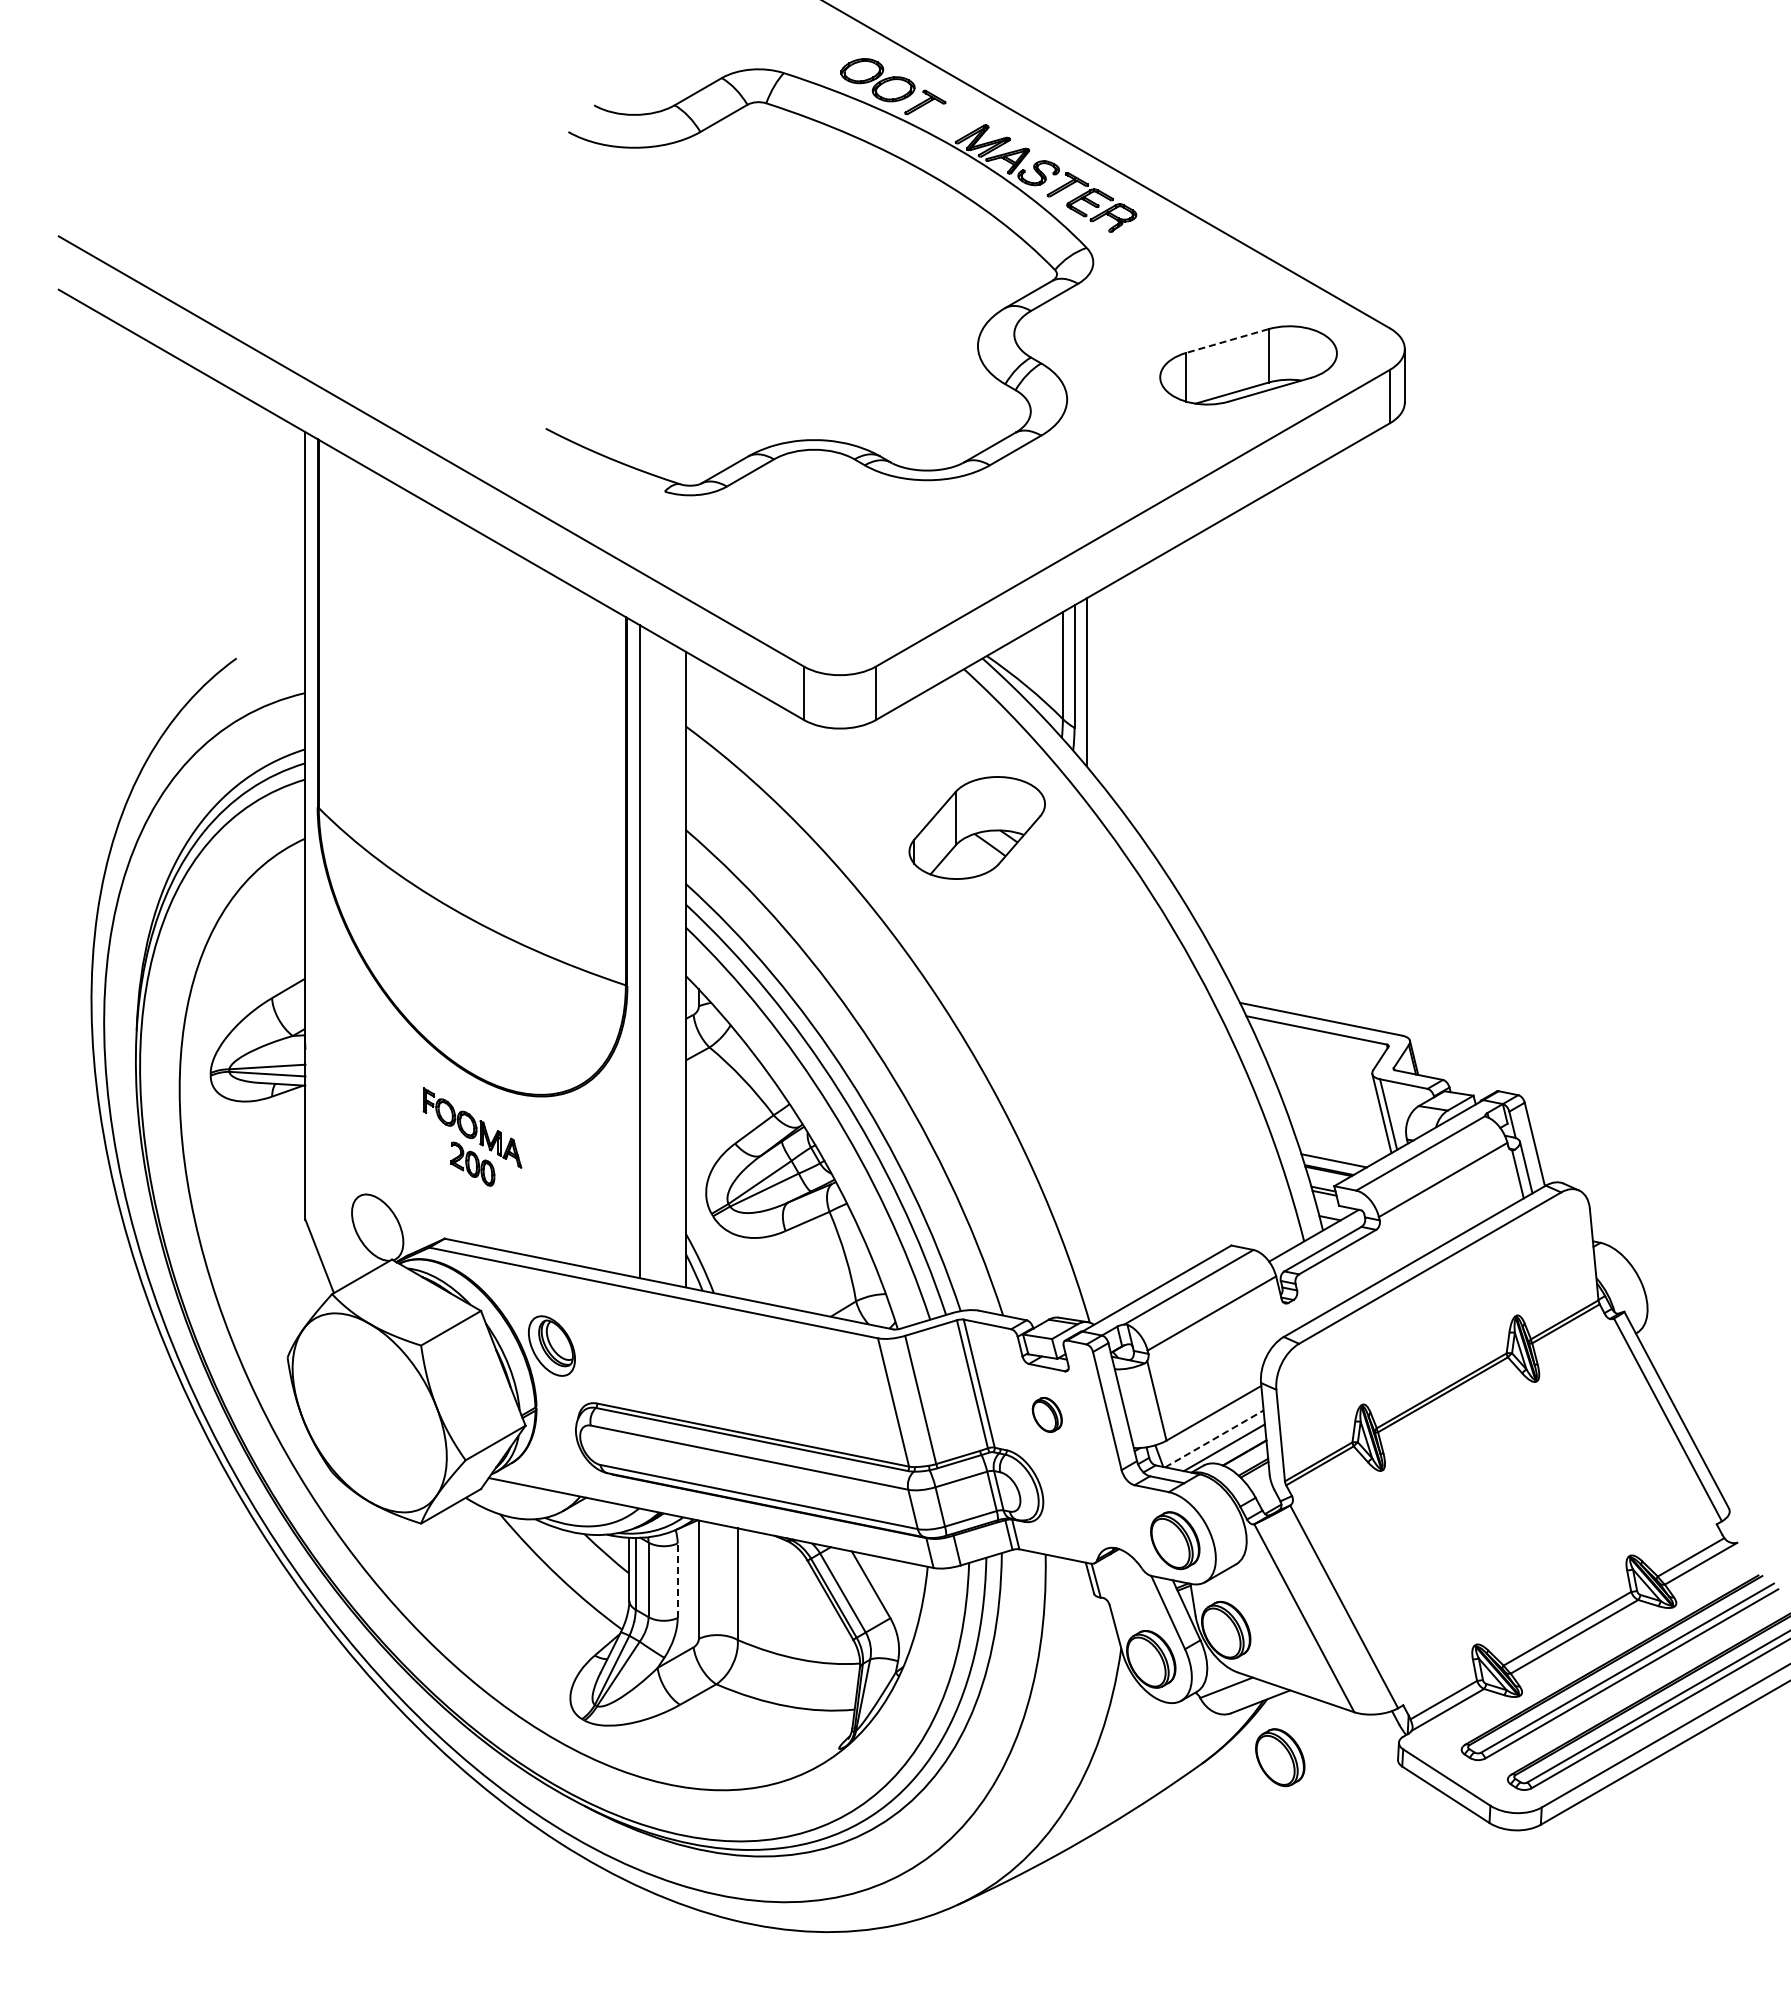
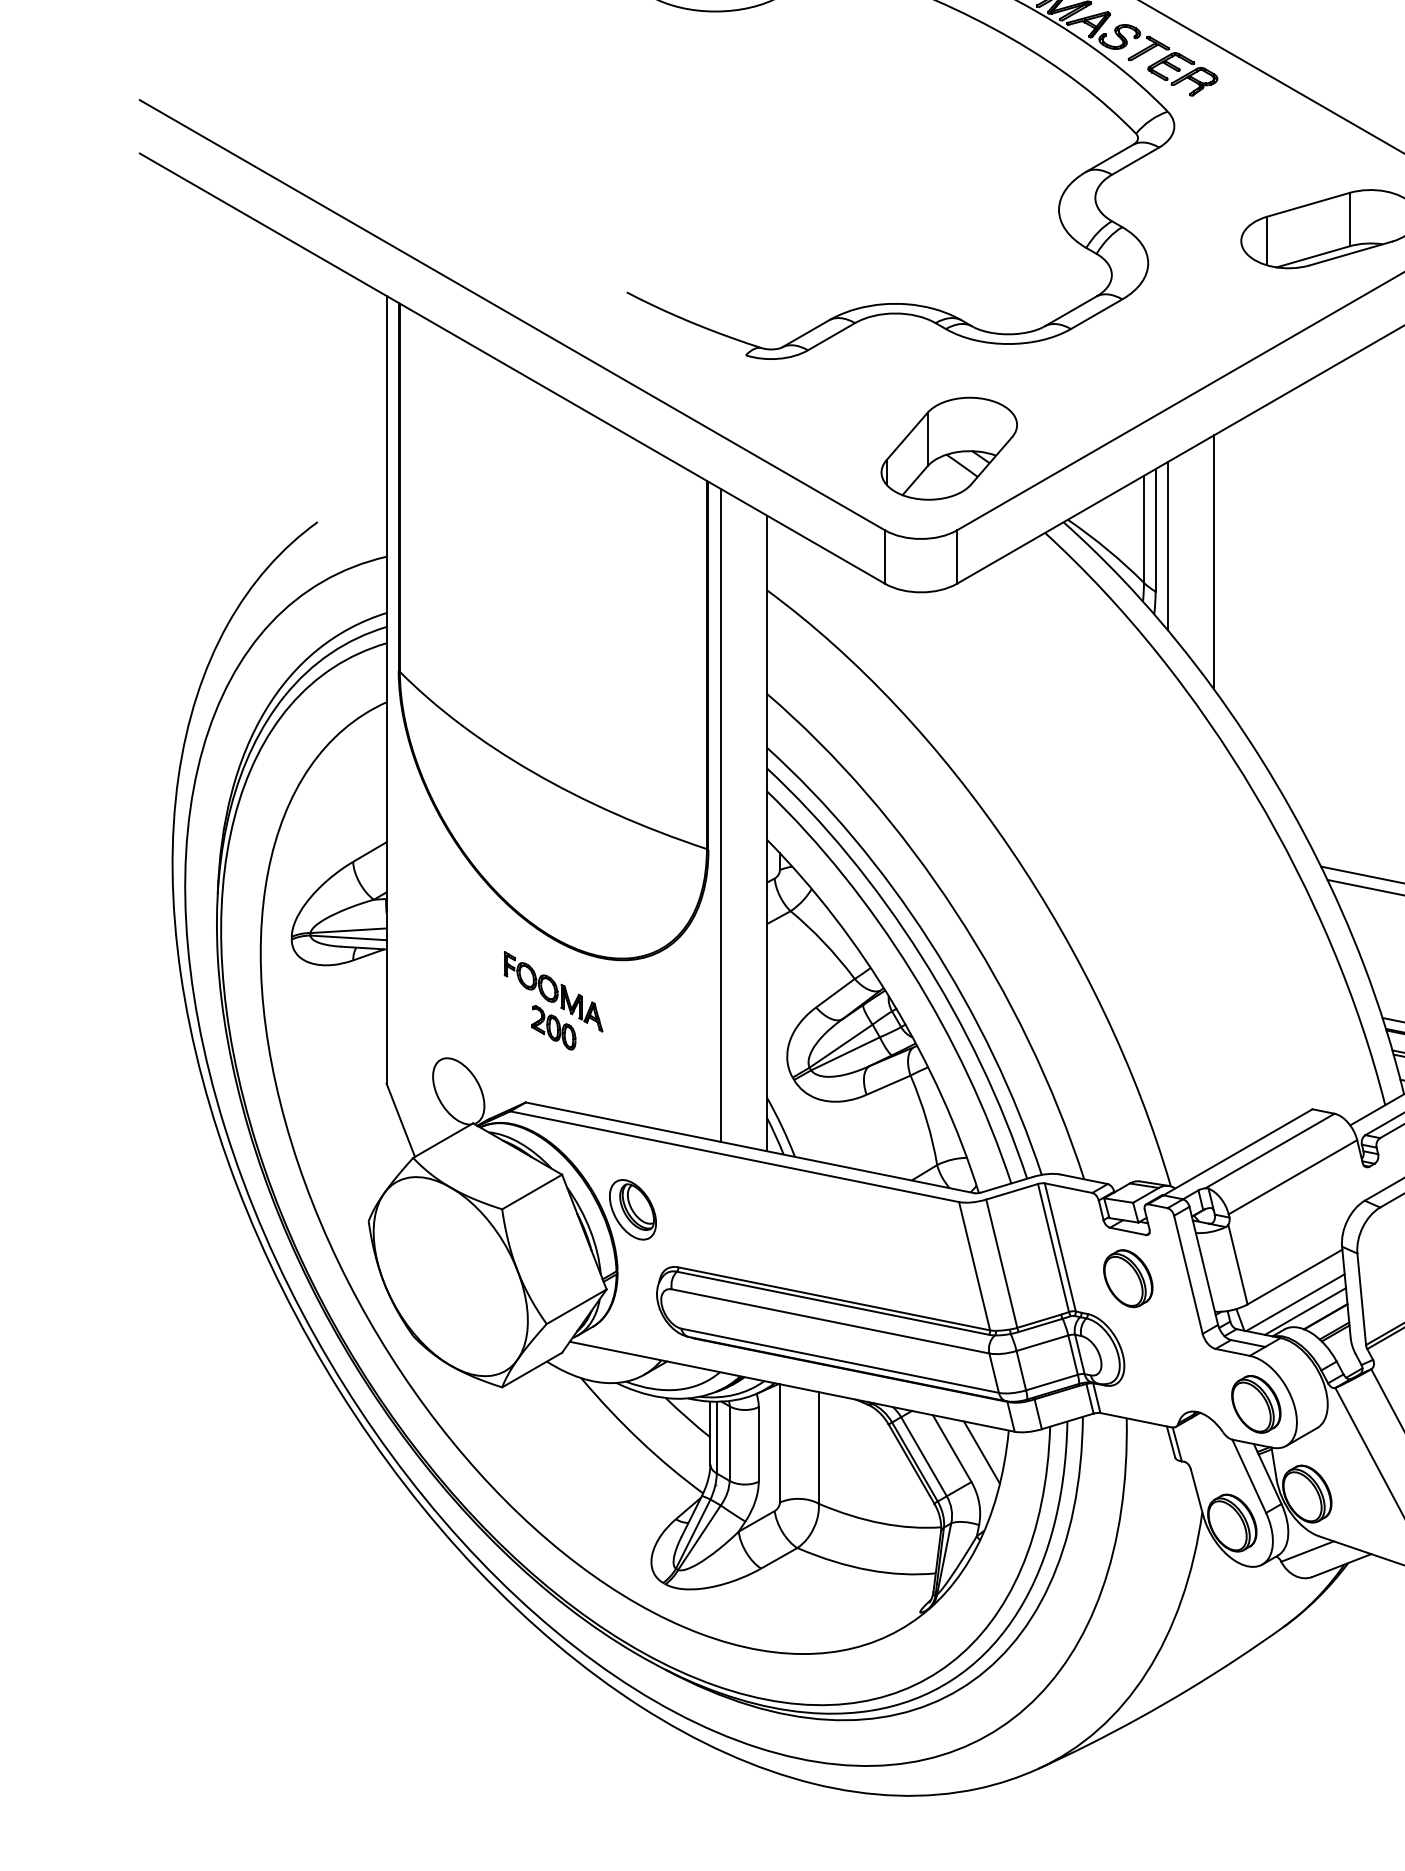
line: (1227, 341) -> (1308, 205), dashed -> solid
line: (1132, 698) -> (1213, 562), added
part: (976, 827) -> (948, 448), moved
part: (1047, 1414) -> (1128, 1278), size x1.67
line: (1214, 1438) -> (1295, 1302), dashed -> solid
line: (677, 1580) -> (758, 1444), dashed -> solid
line: (900, 1588) -> (981, 1452), added
part: (1280, 1757) -> (1361, 1621), removed

